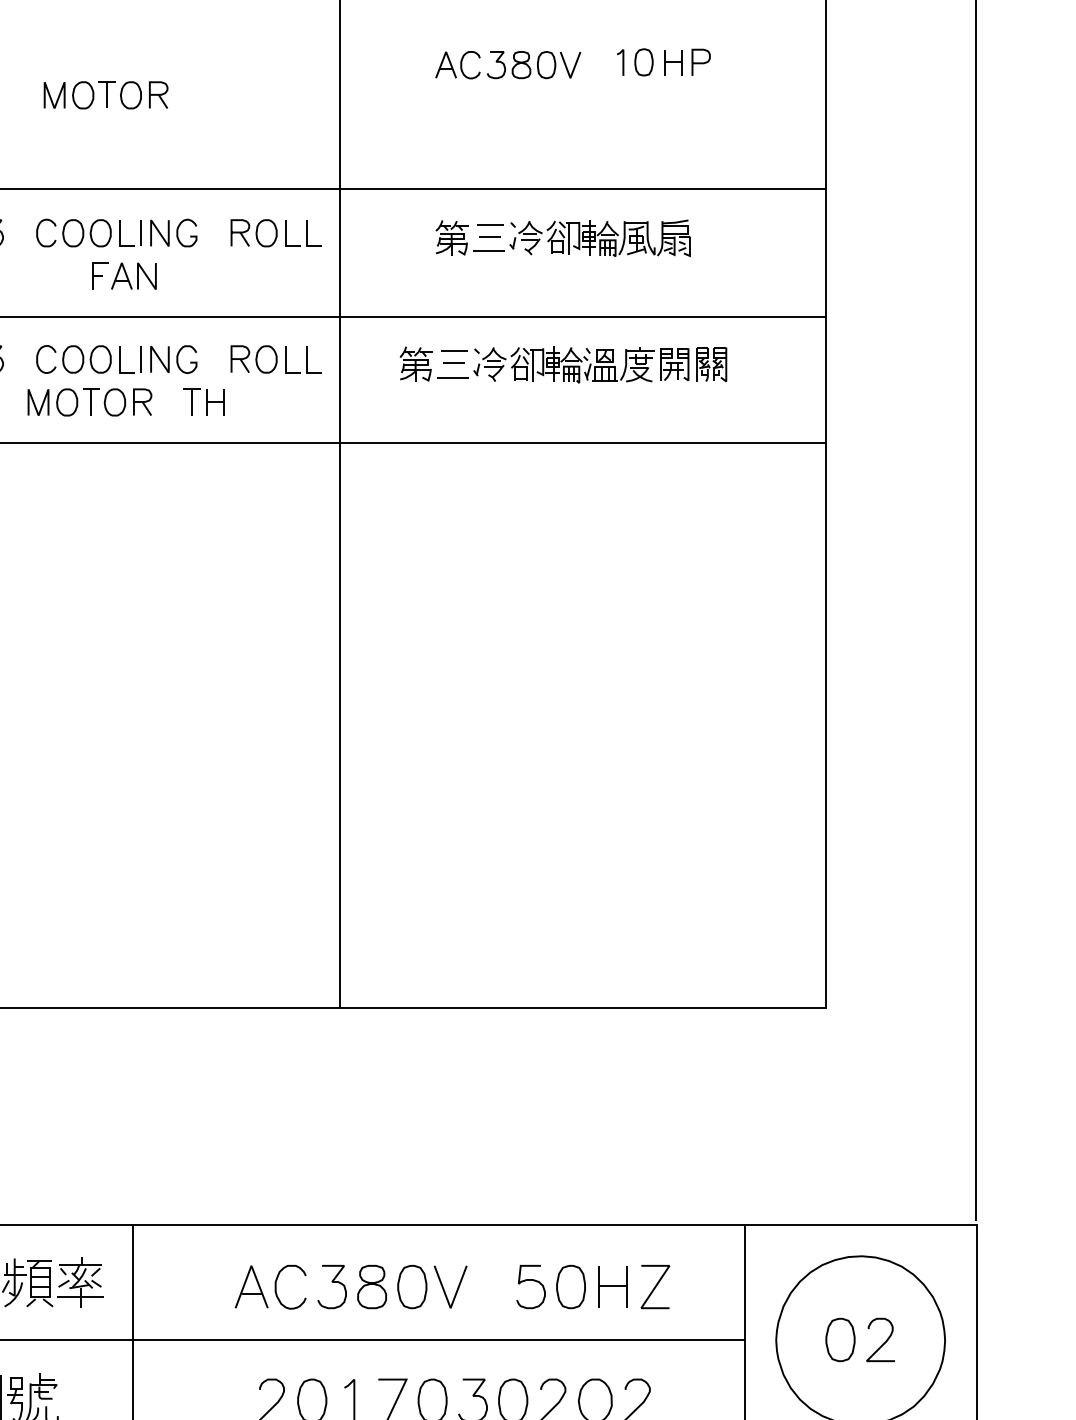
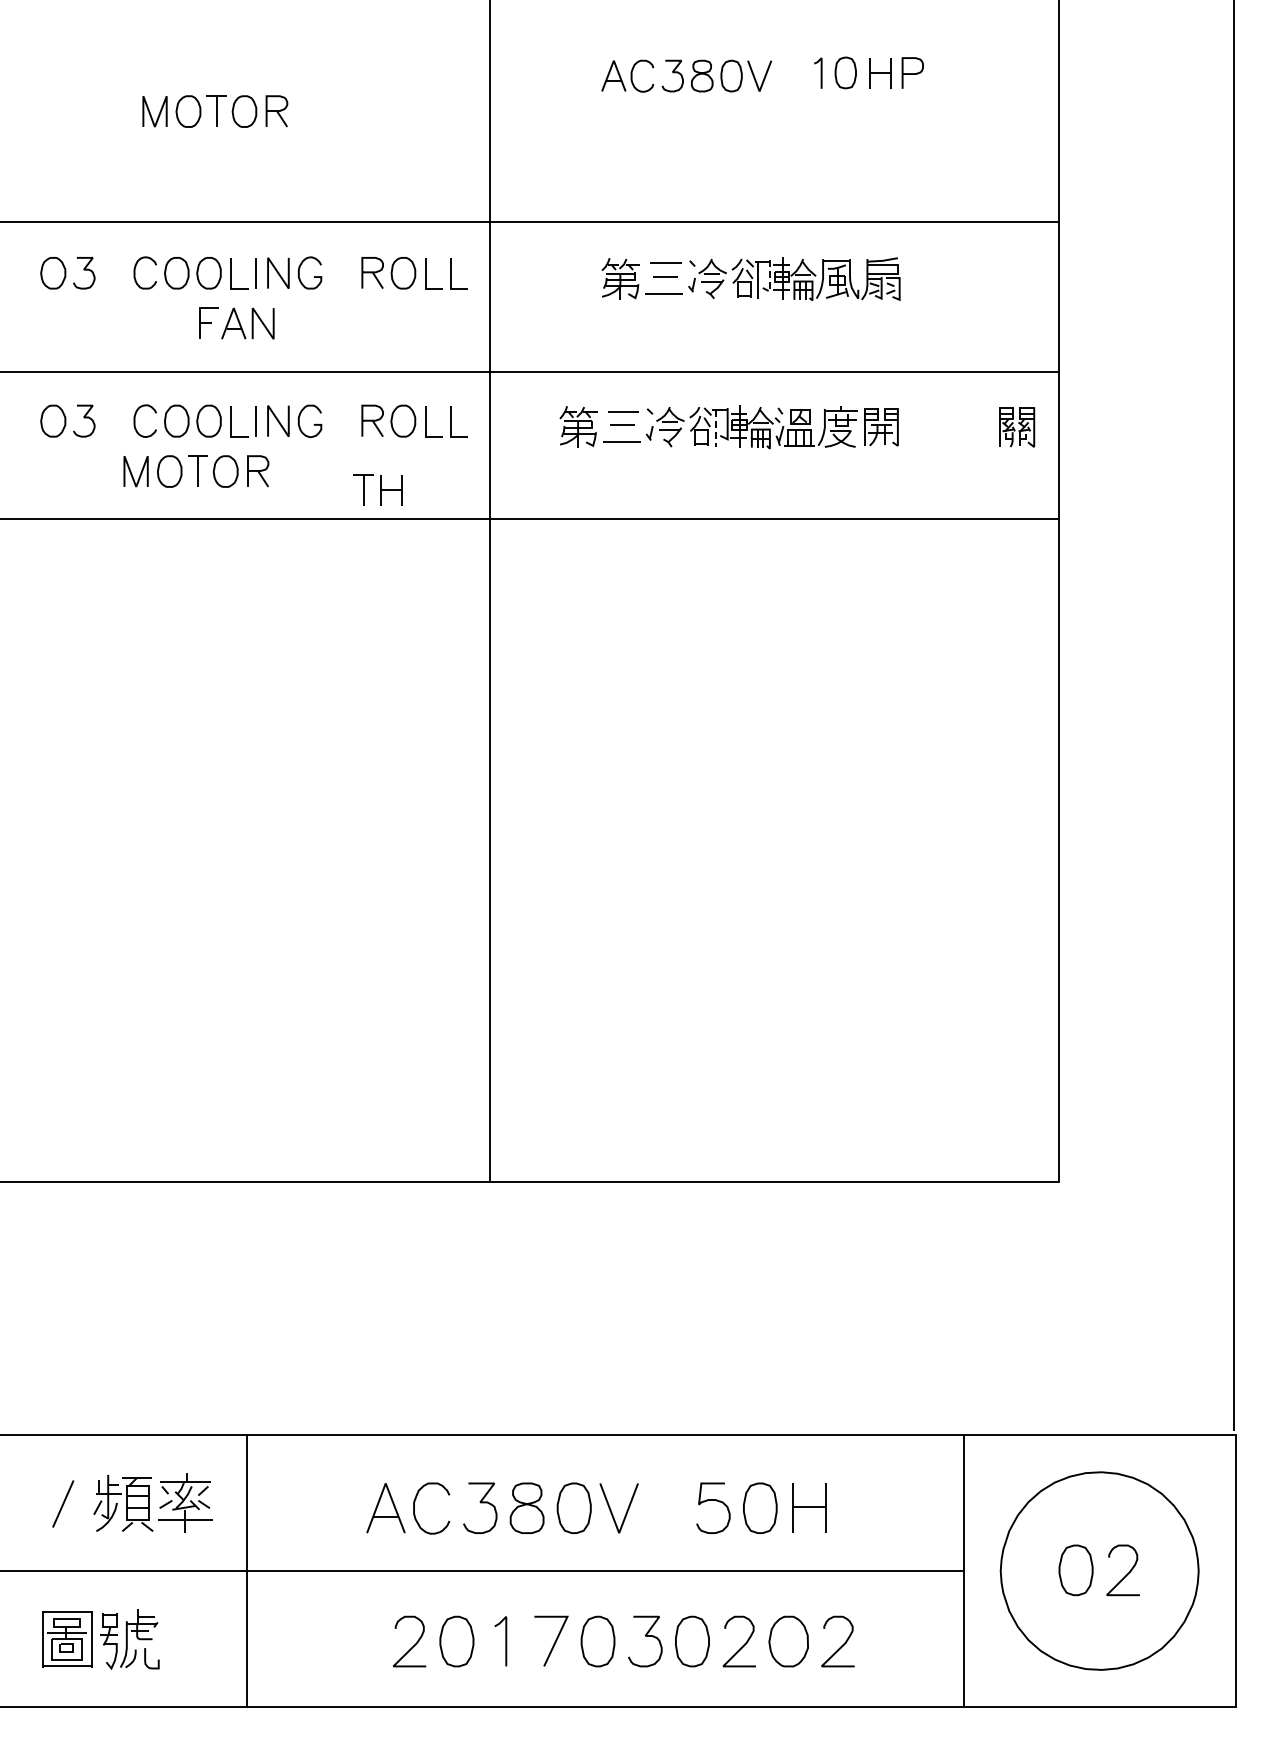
line: (578, 239) -> (769, 280), solid -> dashed
part: (712, 364) -> (1017, 427), moved
line: (533, 366) -> (716, 429), solid -> dashed
part: (203, 401) -> (377, 489), moved
line: (655, 1286) -> (859, 1507), removed

